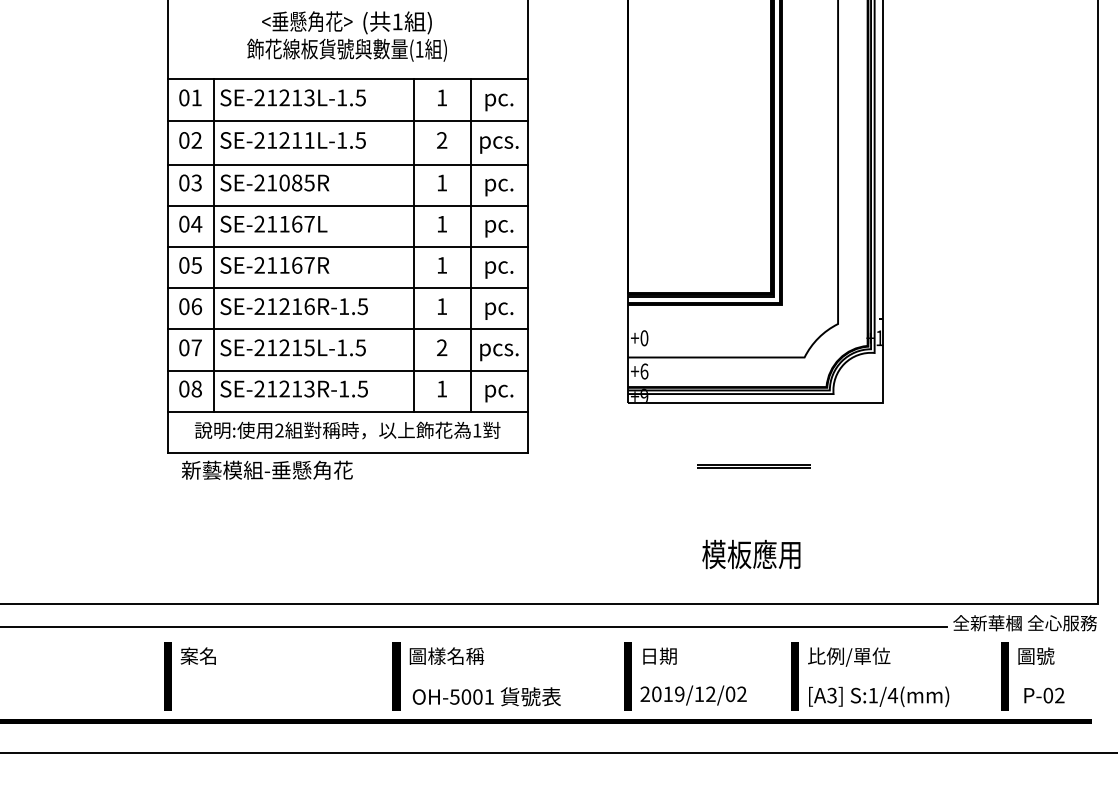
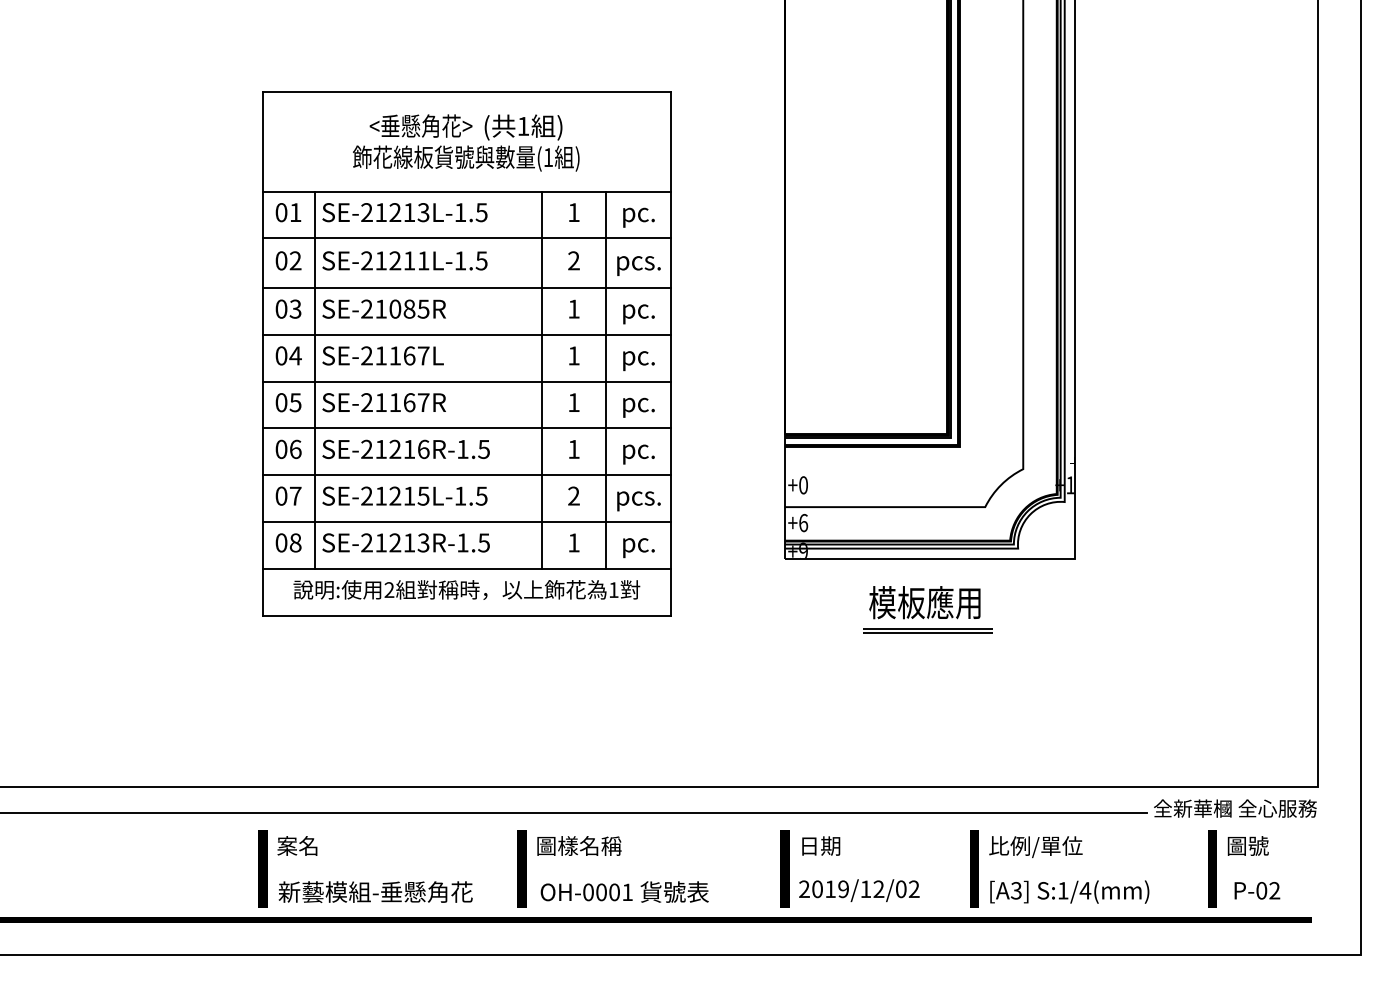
text: (267, 469) -> (375, 891), moved
text: (751, 554) -> (924, 602), moved
text: (454, 697) -> (588, 892), OH-5001 -> OH-0001

